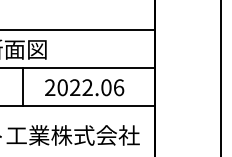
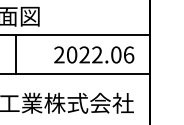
text: (84, 87) -> (94, 54), moved

